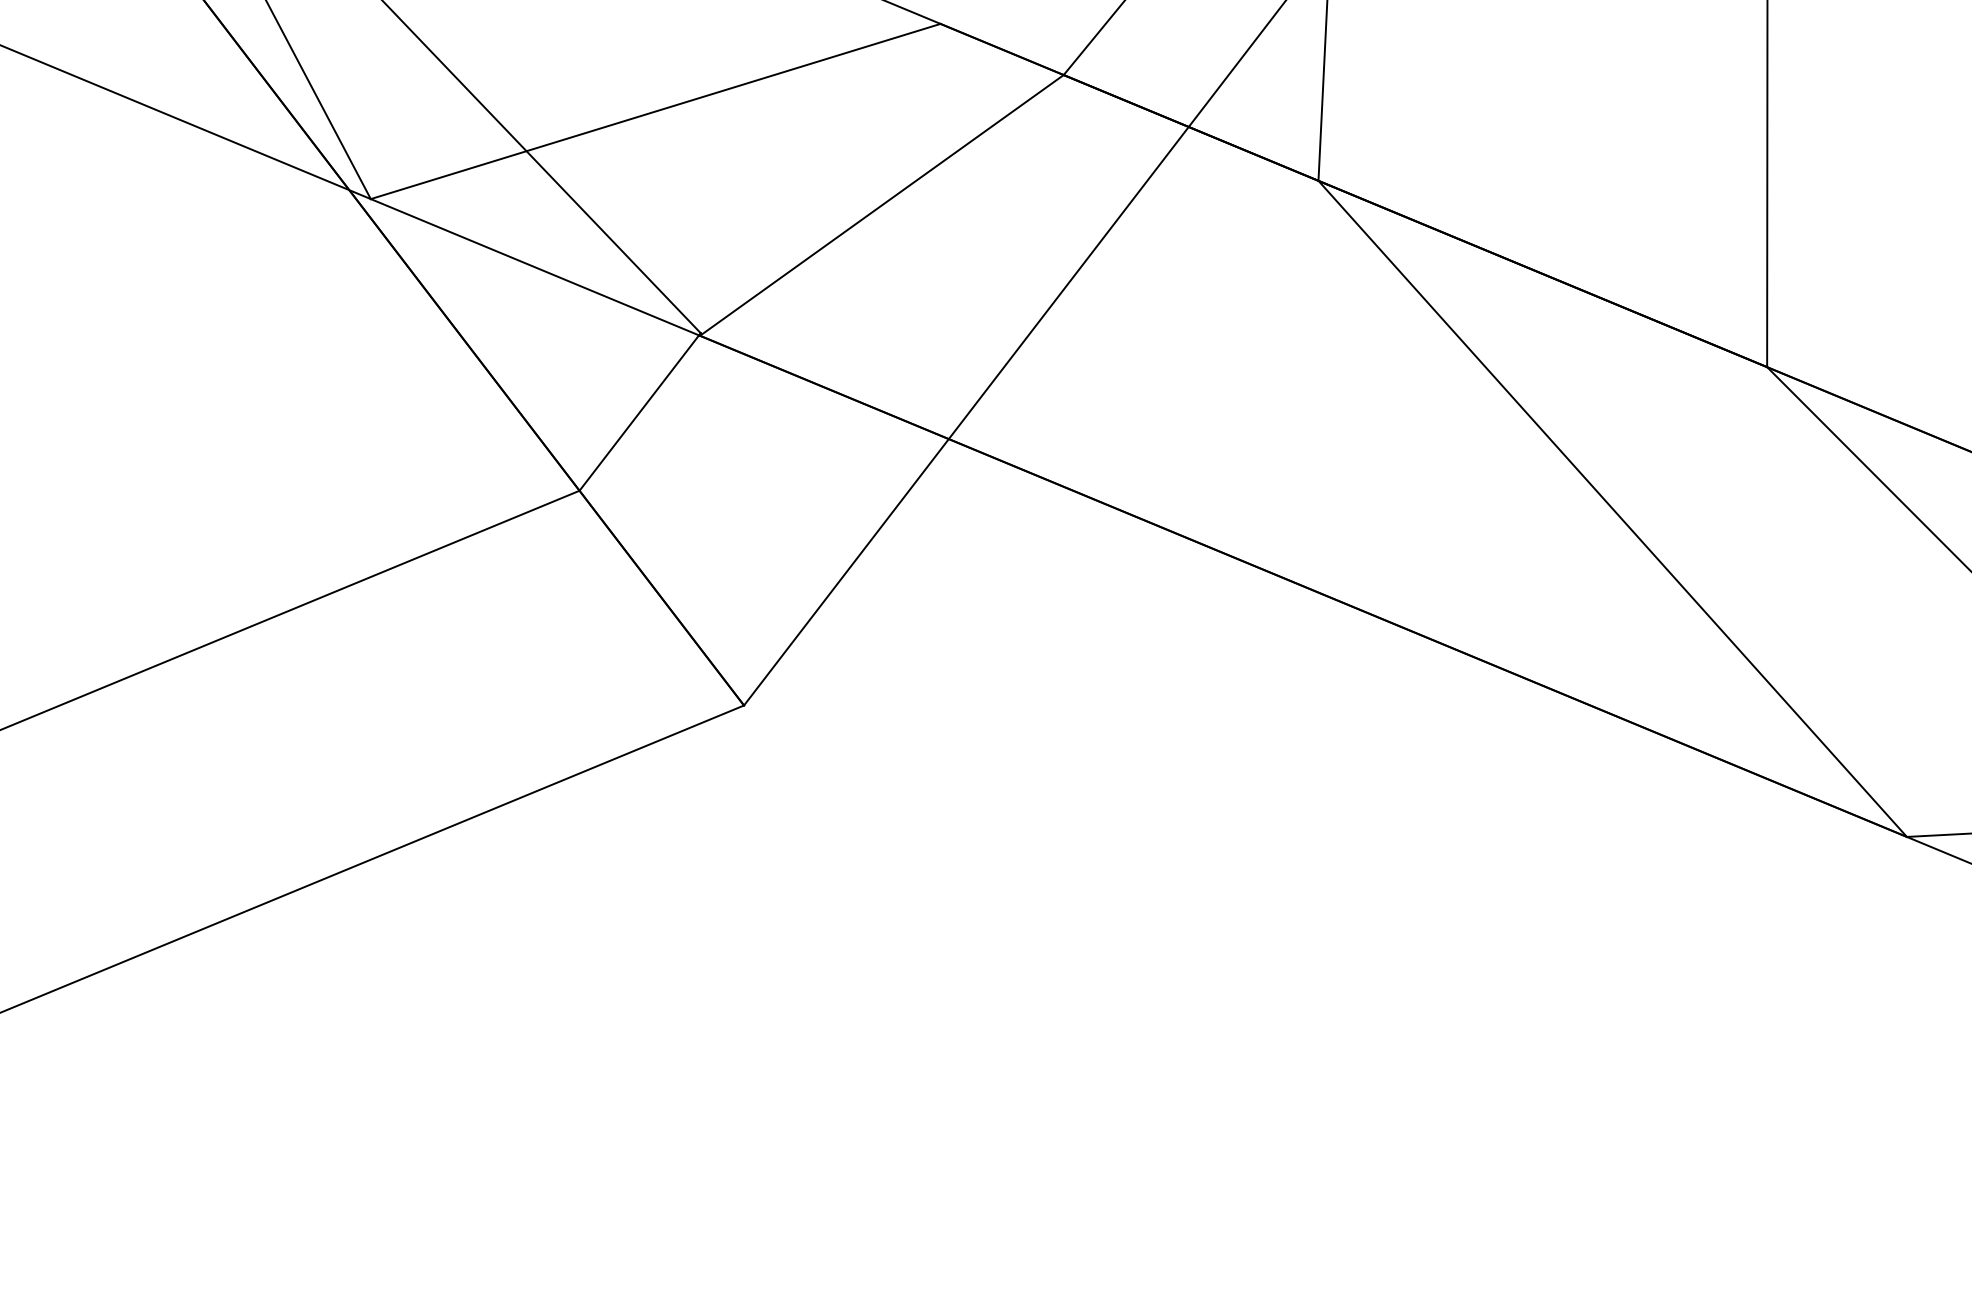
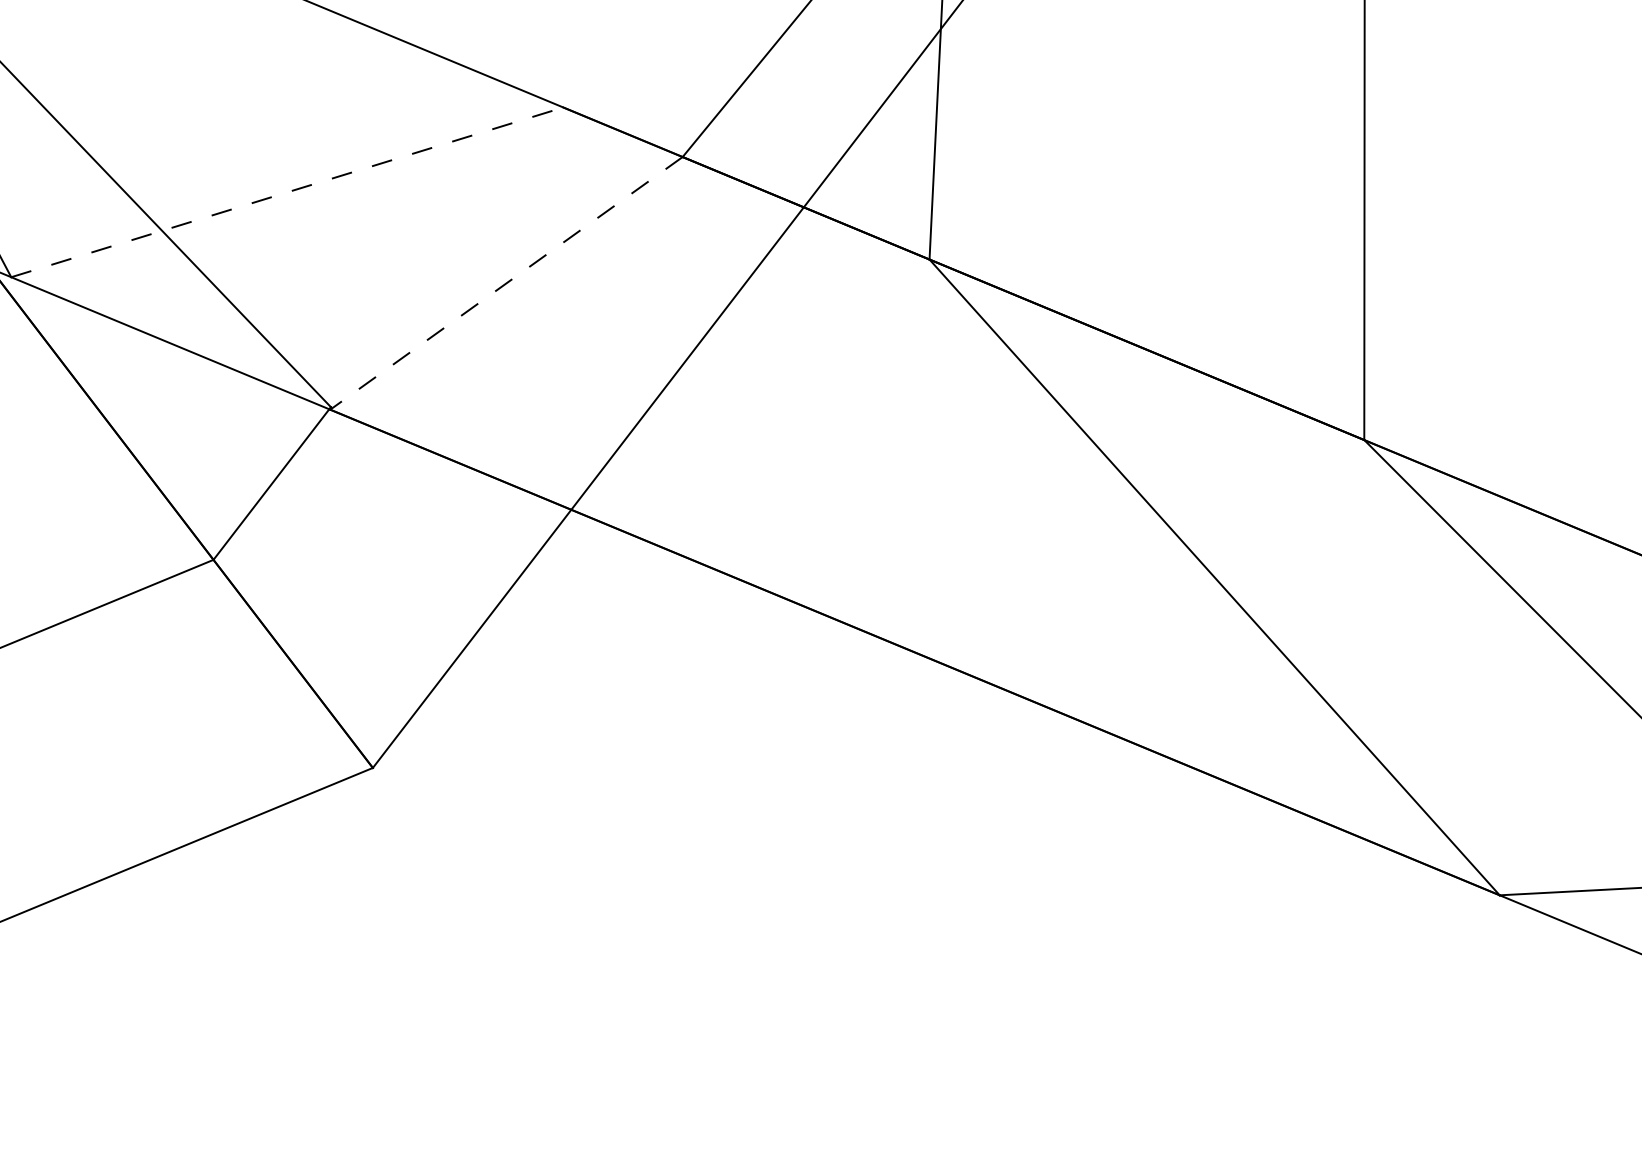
line: (656, 111) -> (288, 192), solid -> dashed
line: (881, 205) -> (506, 283), solid -> dashed

